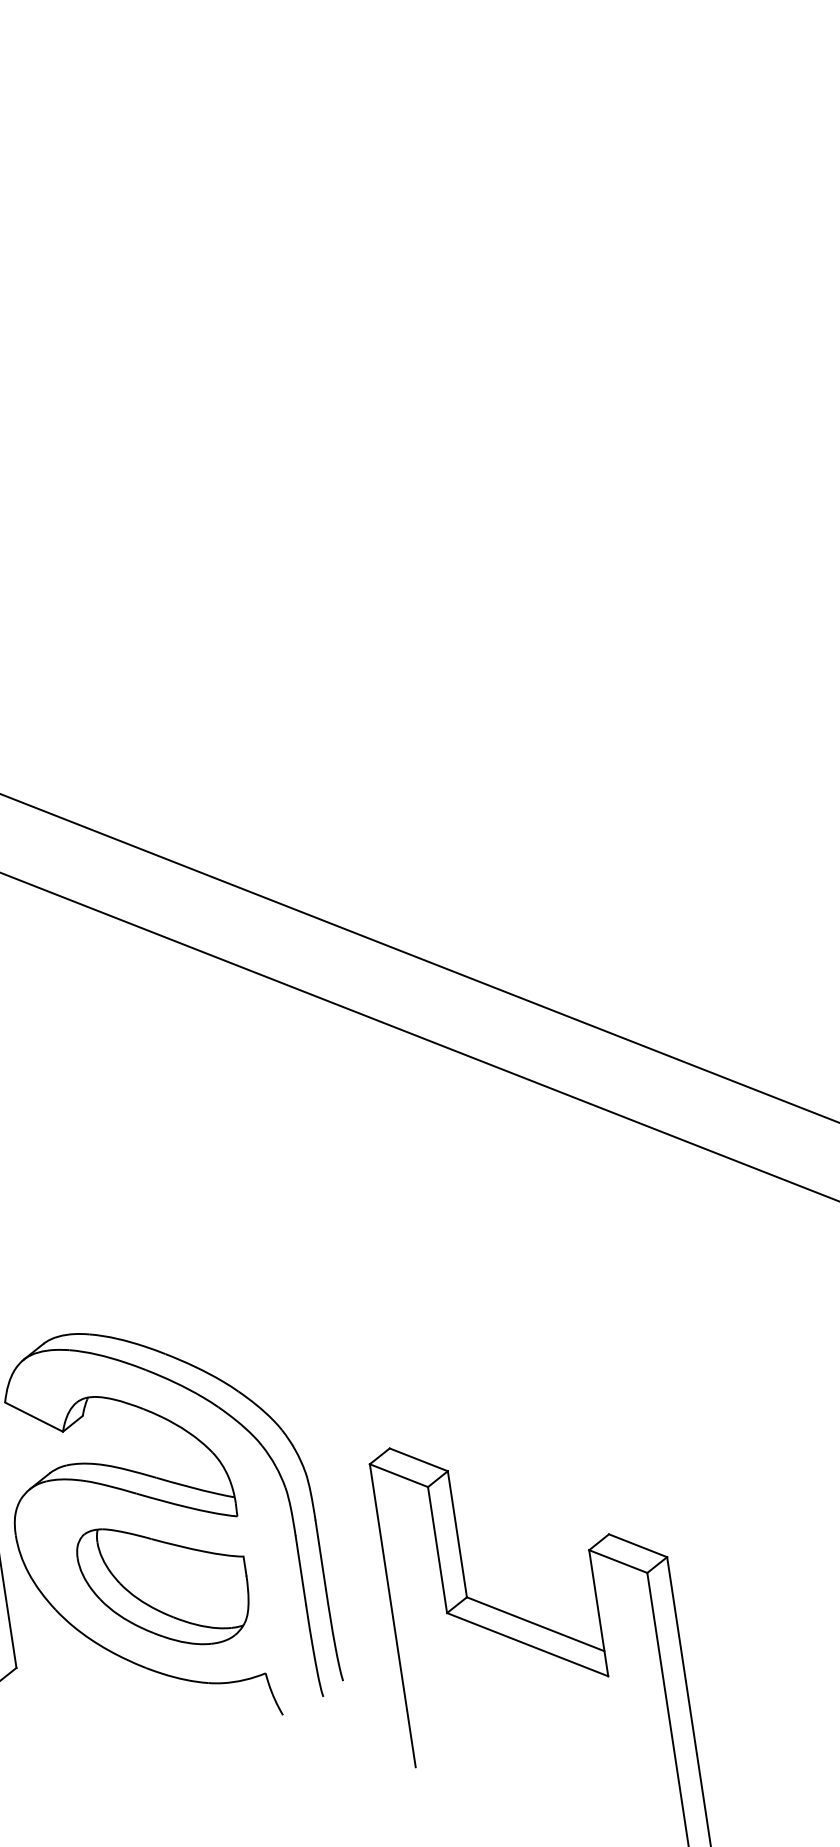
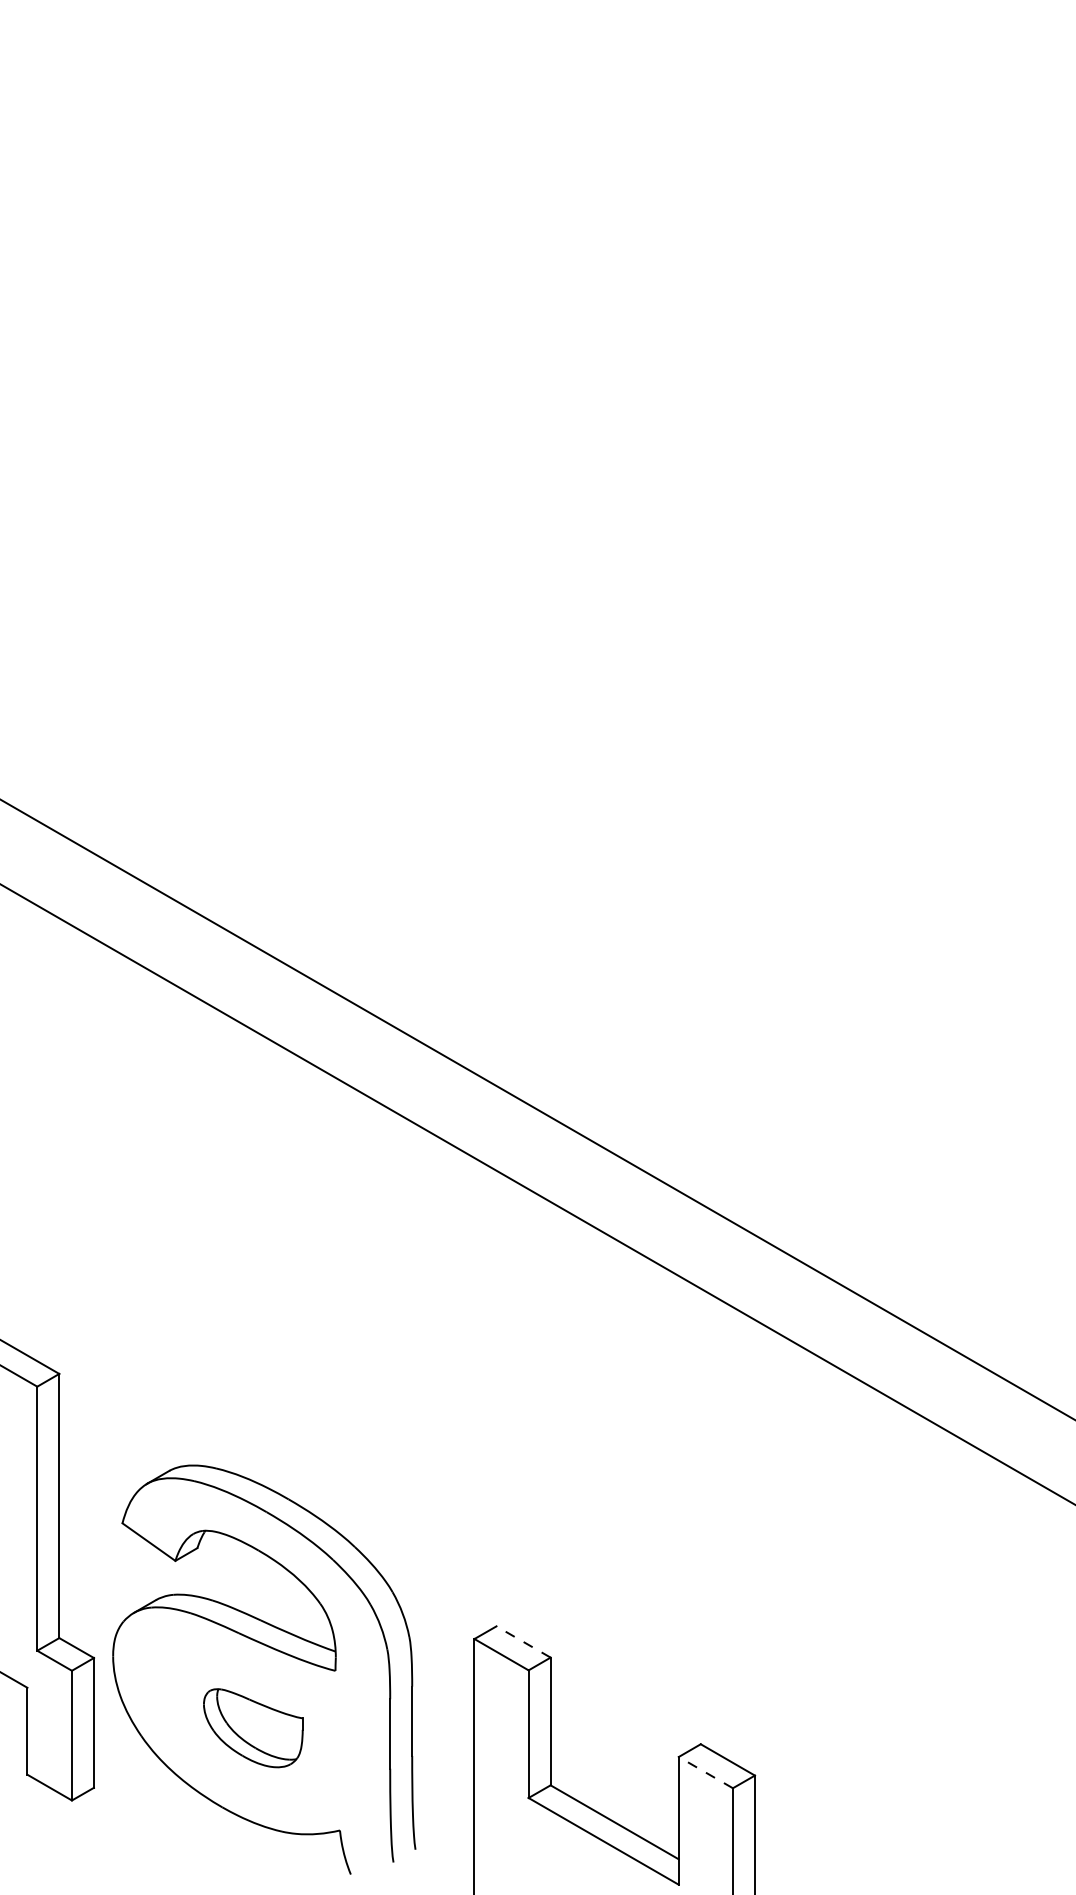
line: (418, 1459) -> (523, 1641), solid -> dashed
line: (617, 1561) -> (705, 1772), solid -> dashed
part: (165, 1585) -> (253, 1728), size x0.6

